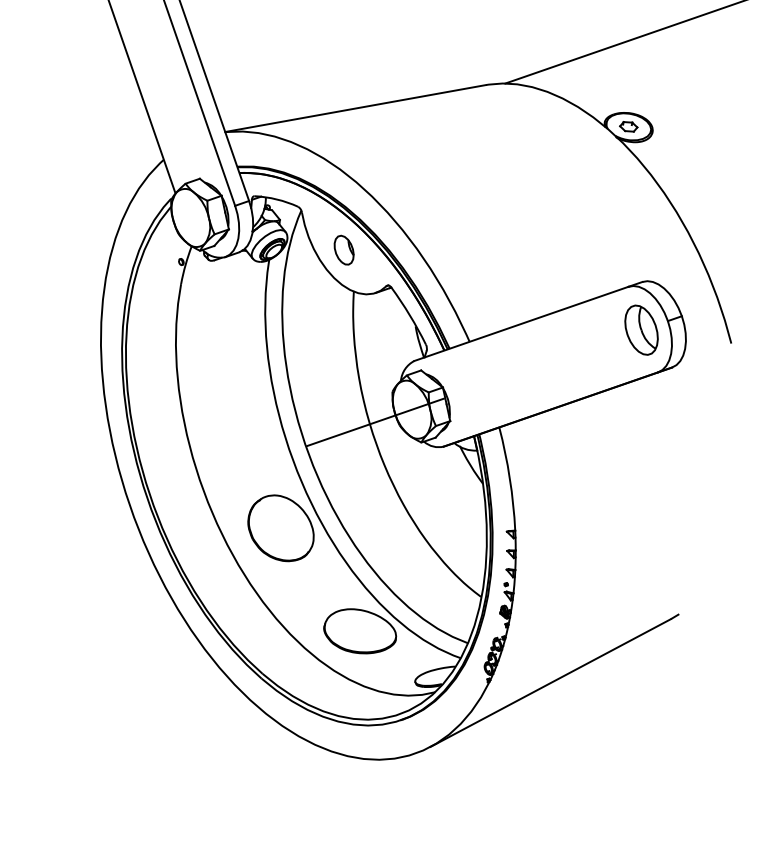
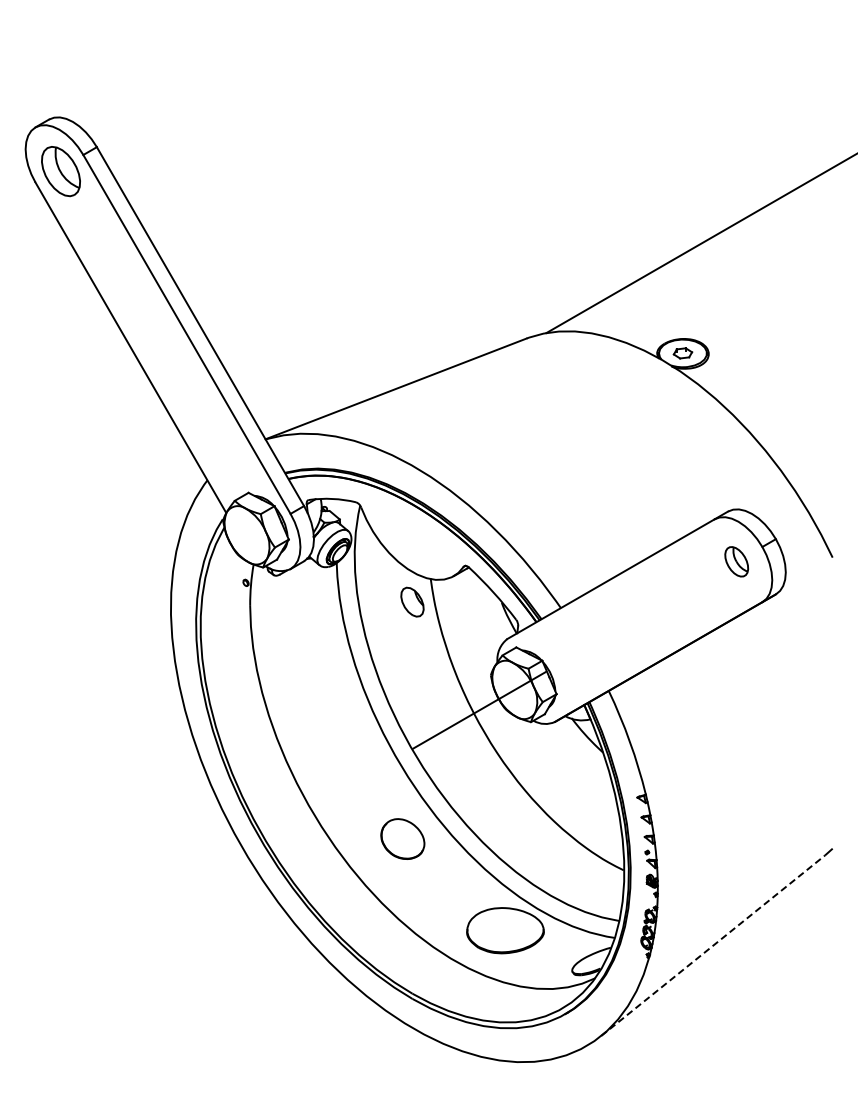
part: (344, 249) -> (412, 601), moved
part: (641, 329) -> (736, 561), size x0.6
part: (281, 527) -> (402, 838), size x0.6
line: (551, 682) -> (713, 945), solid -> dashed

